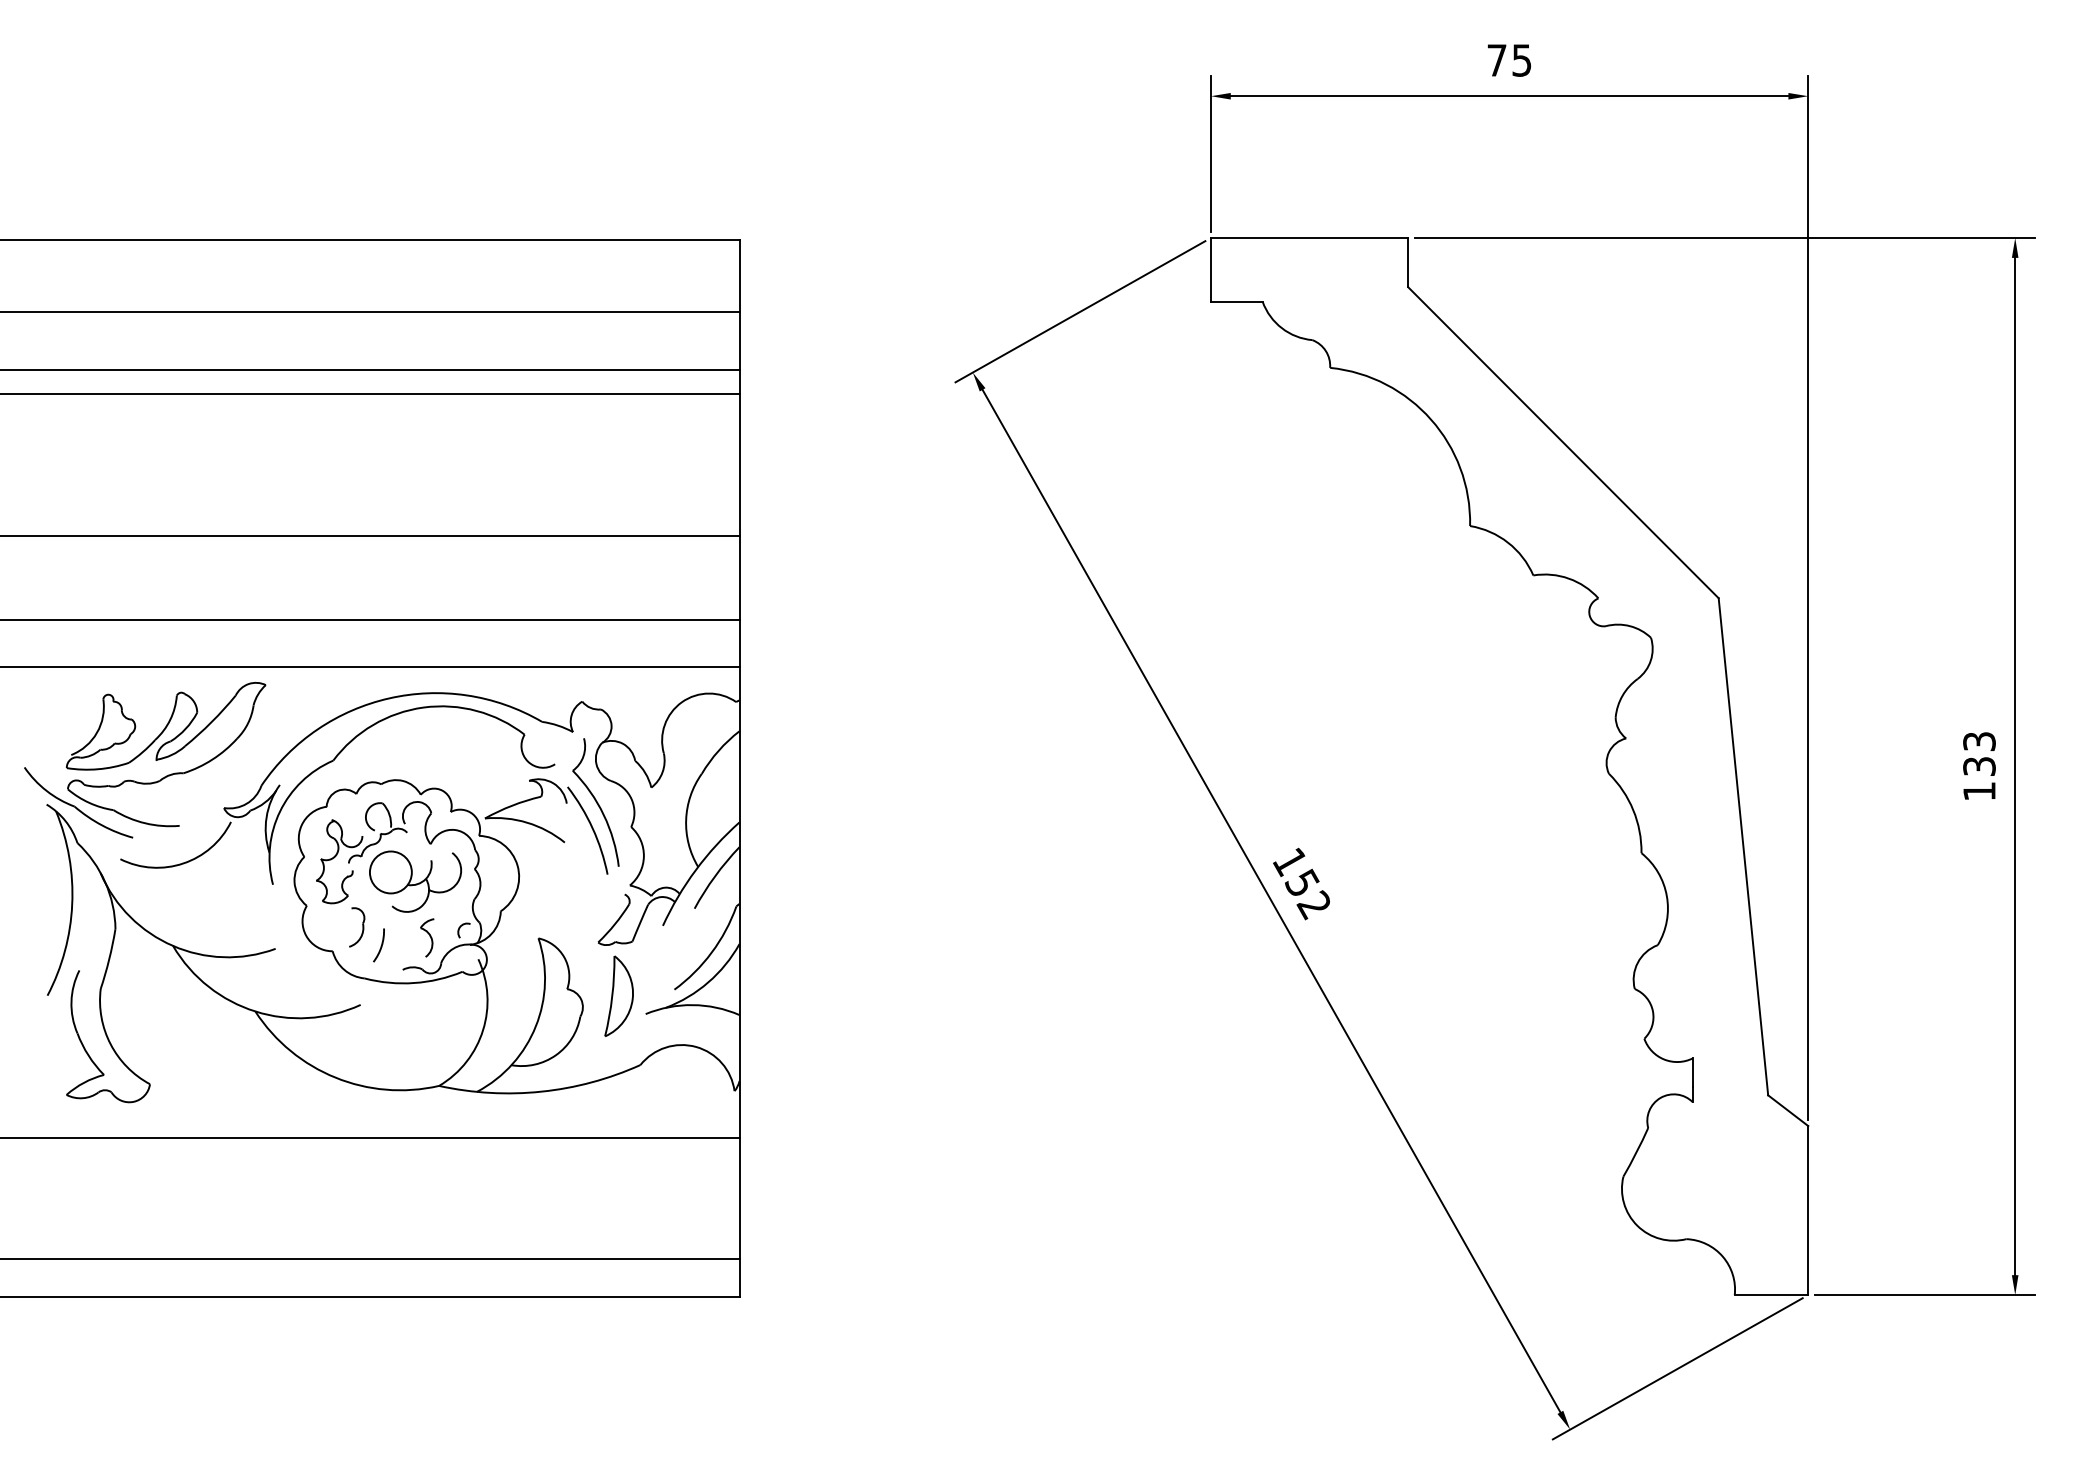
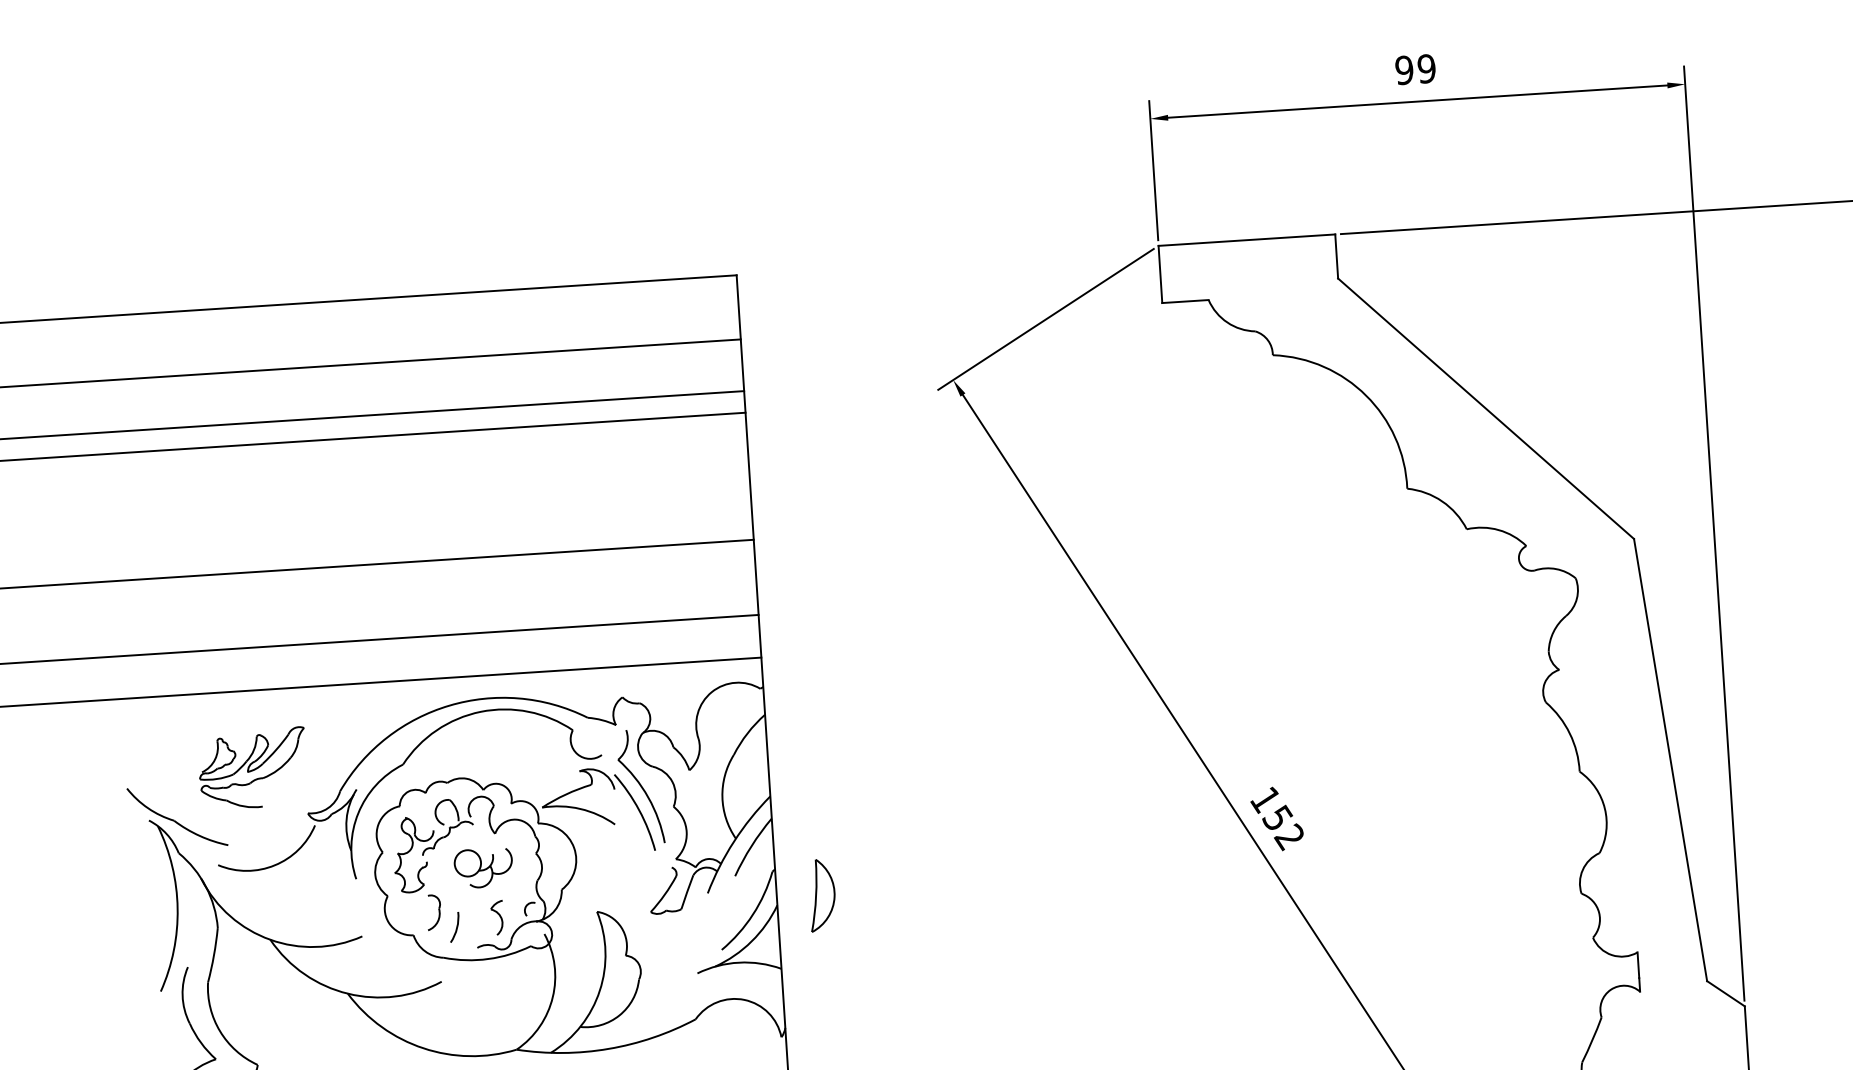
text: (1509, 60) -> (1415, 69), 75 -> 99
part: (165, 754) -> (252, 768), size x0.6
part: (415, 881) -> (483, 868), size x0.7
part: (618, 995) -> (821, 894), moved

